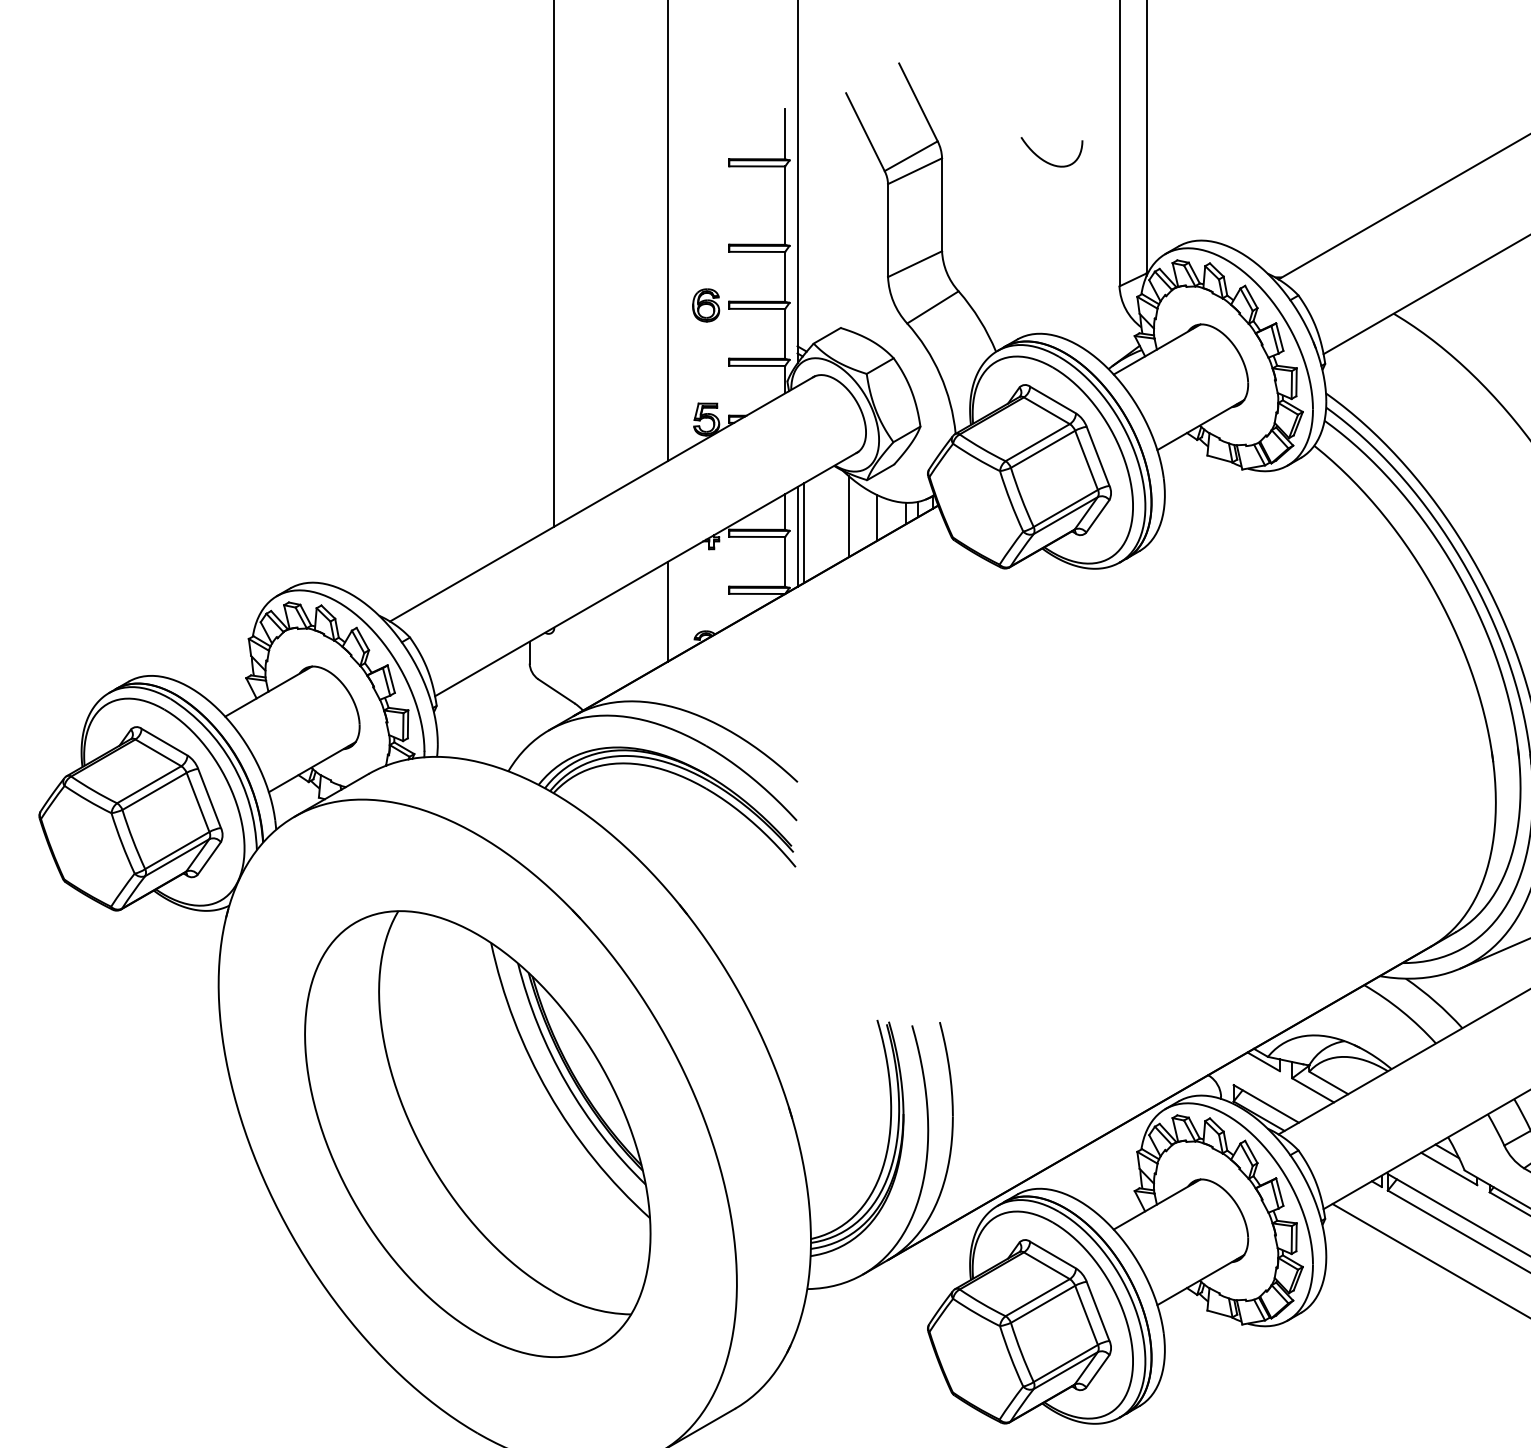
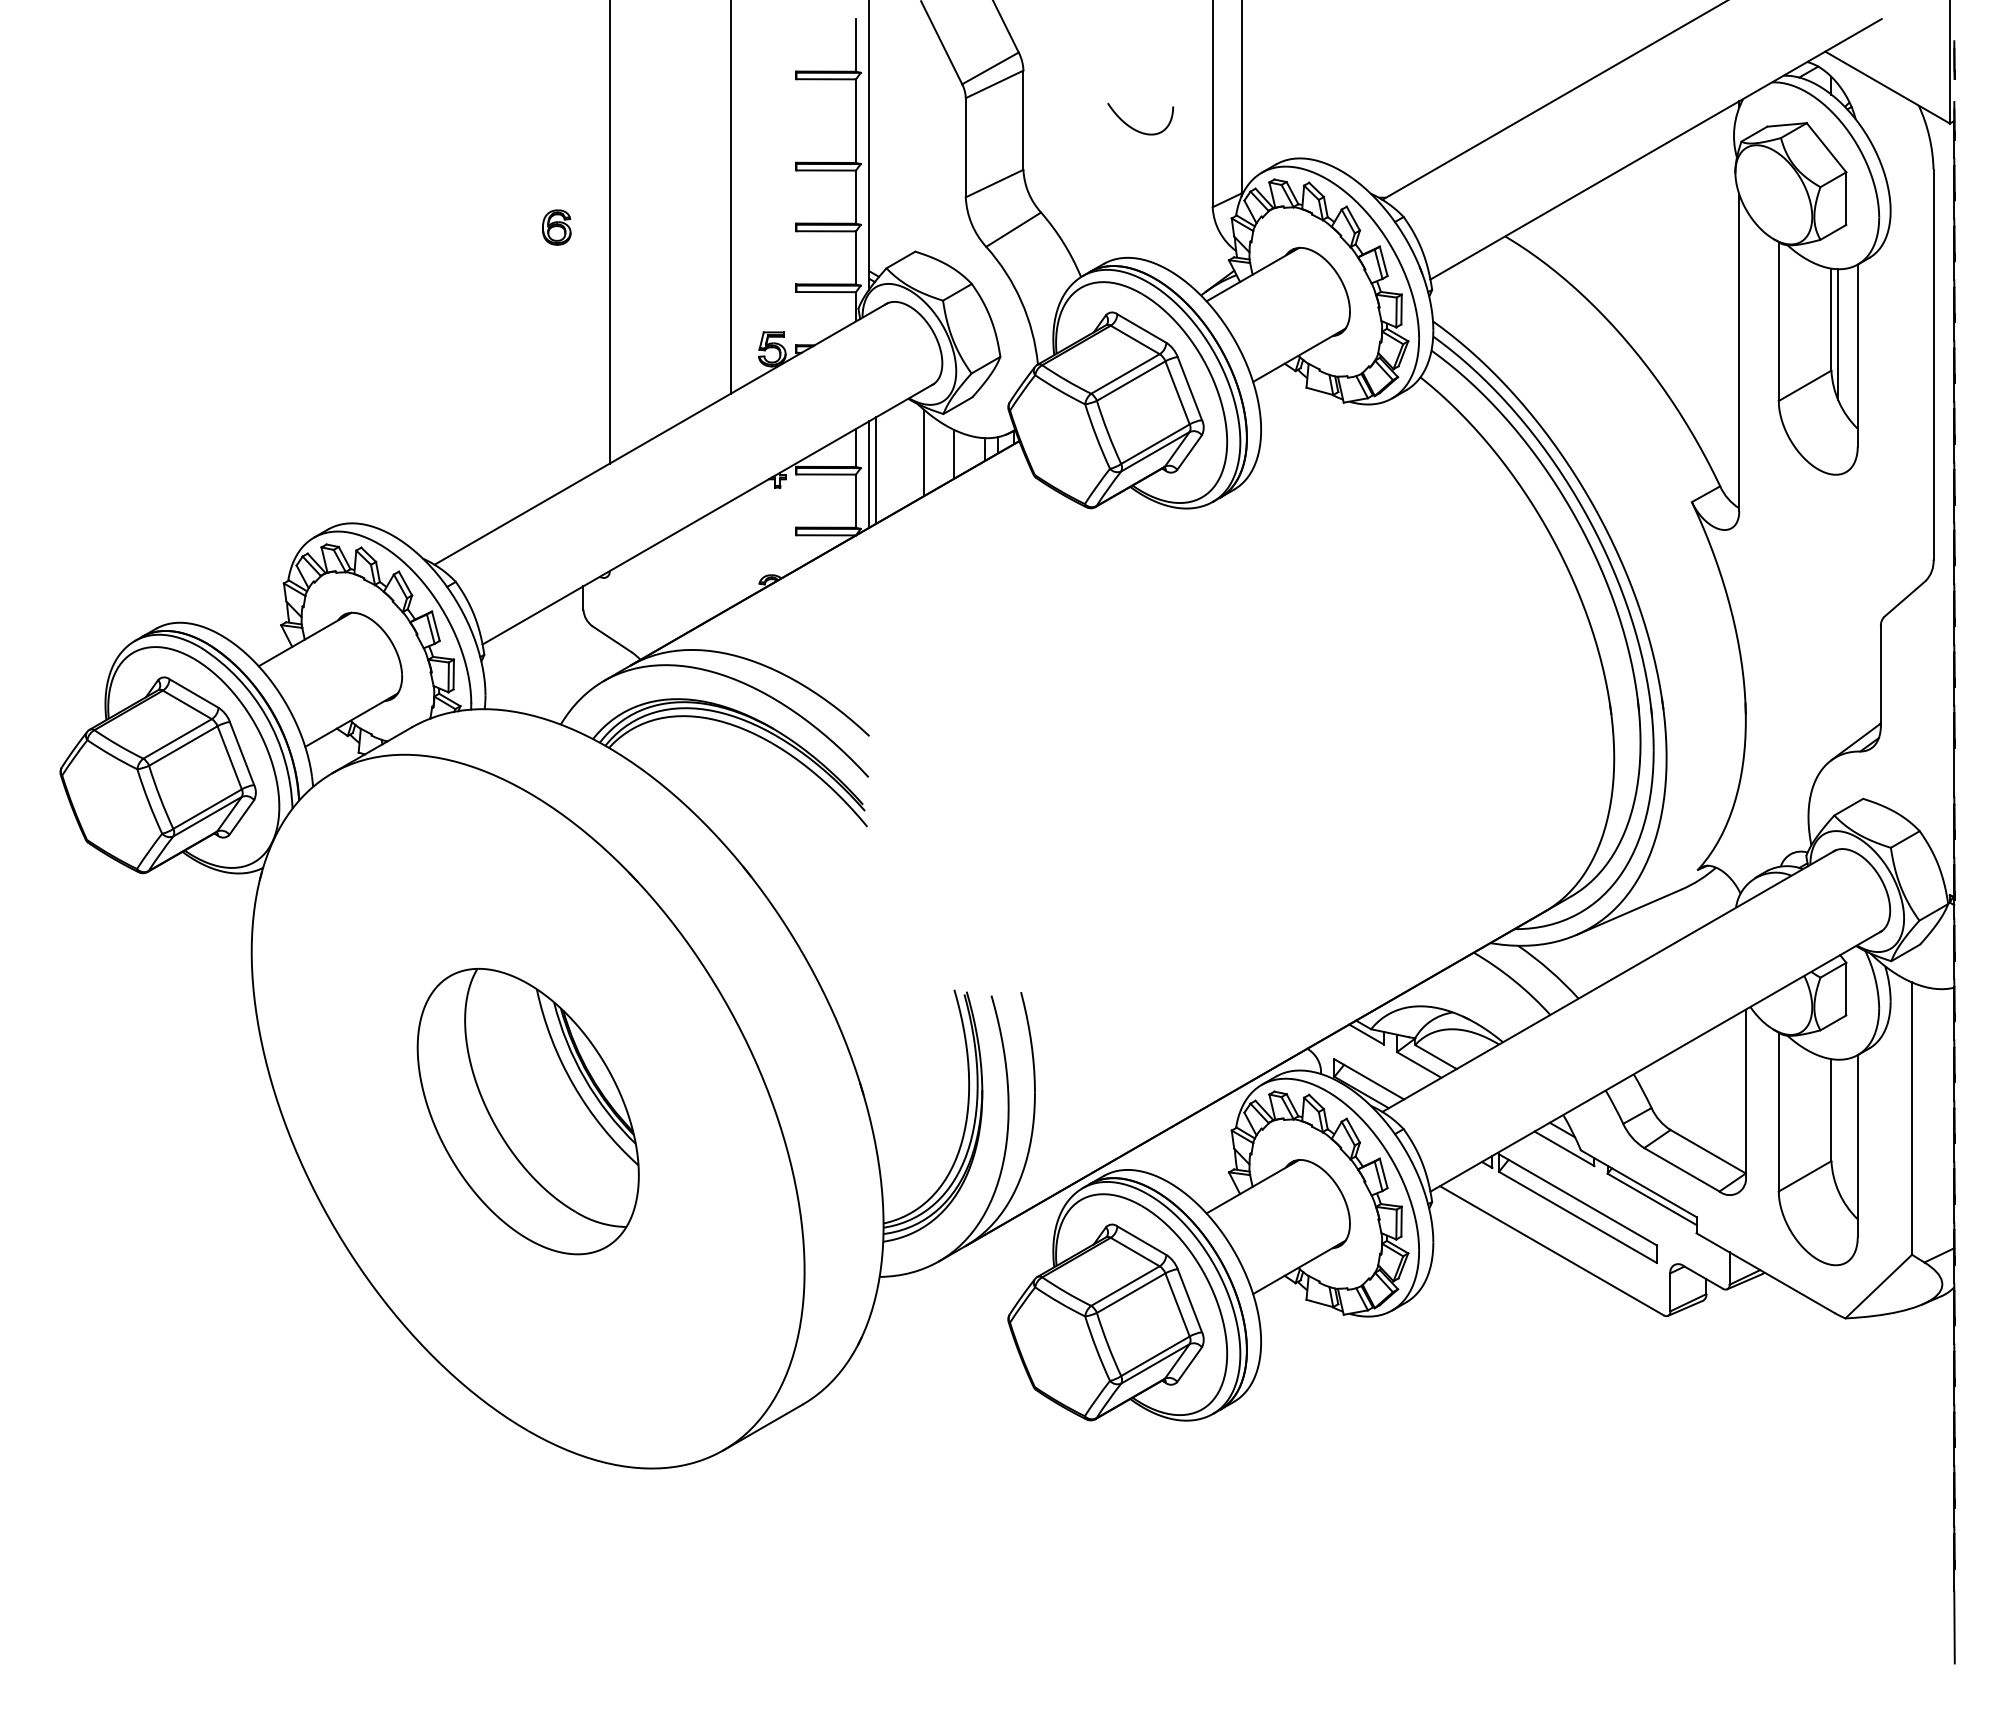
curve: (1046, 160) -> (1134, 128), moved
part: (705, 305) -> (556, 227), moved
line: (667, 611) -> (730, 554), removed
part: (478, 1134) -> (528, 1111), size x0.6

